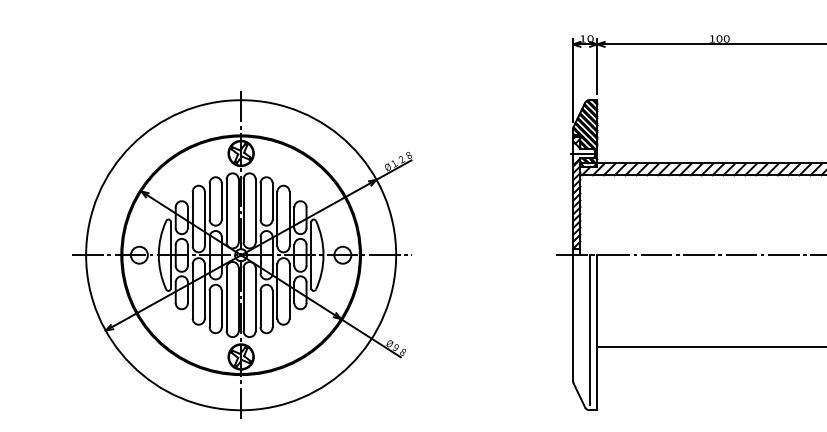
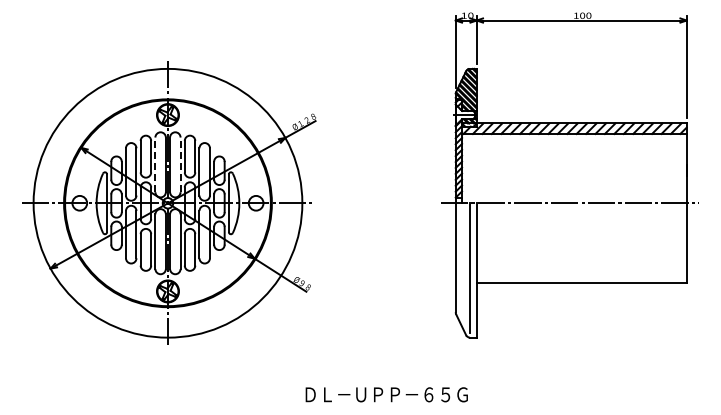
line: (226, 210) -> (155, 164), solid -> dashed
line: (255, 210) -> (180, 164), solid -> dashed

